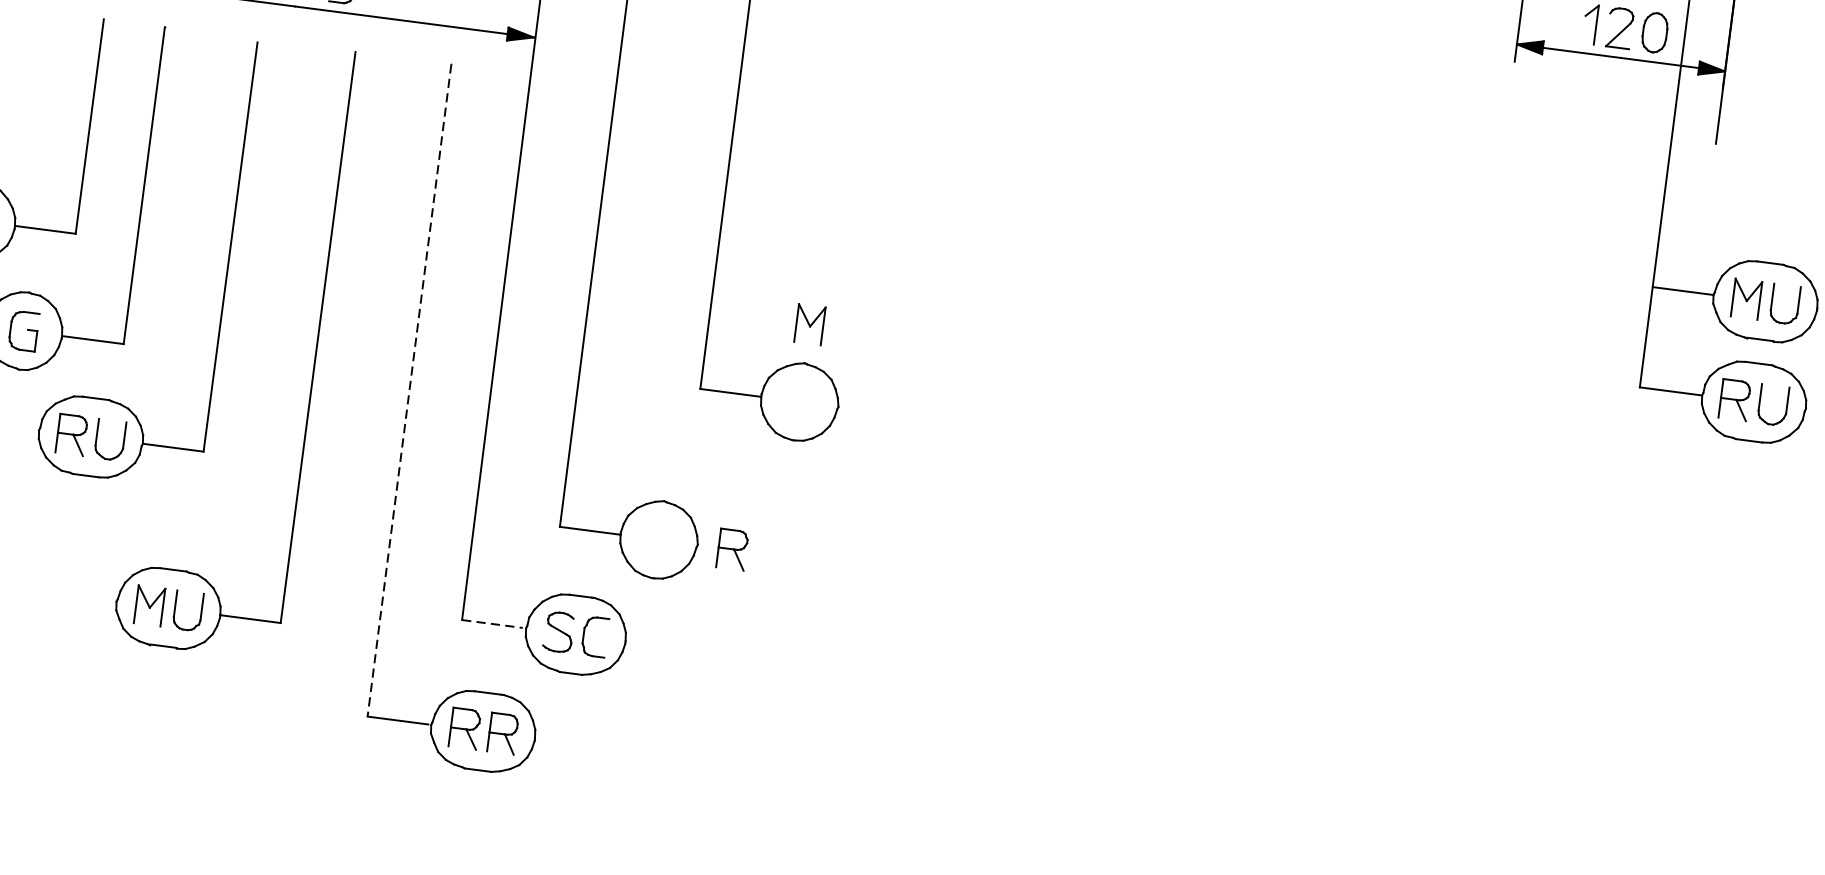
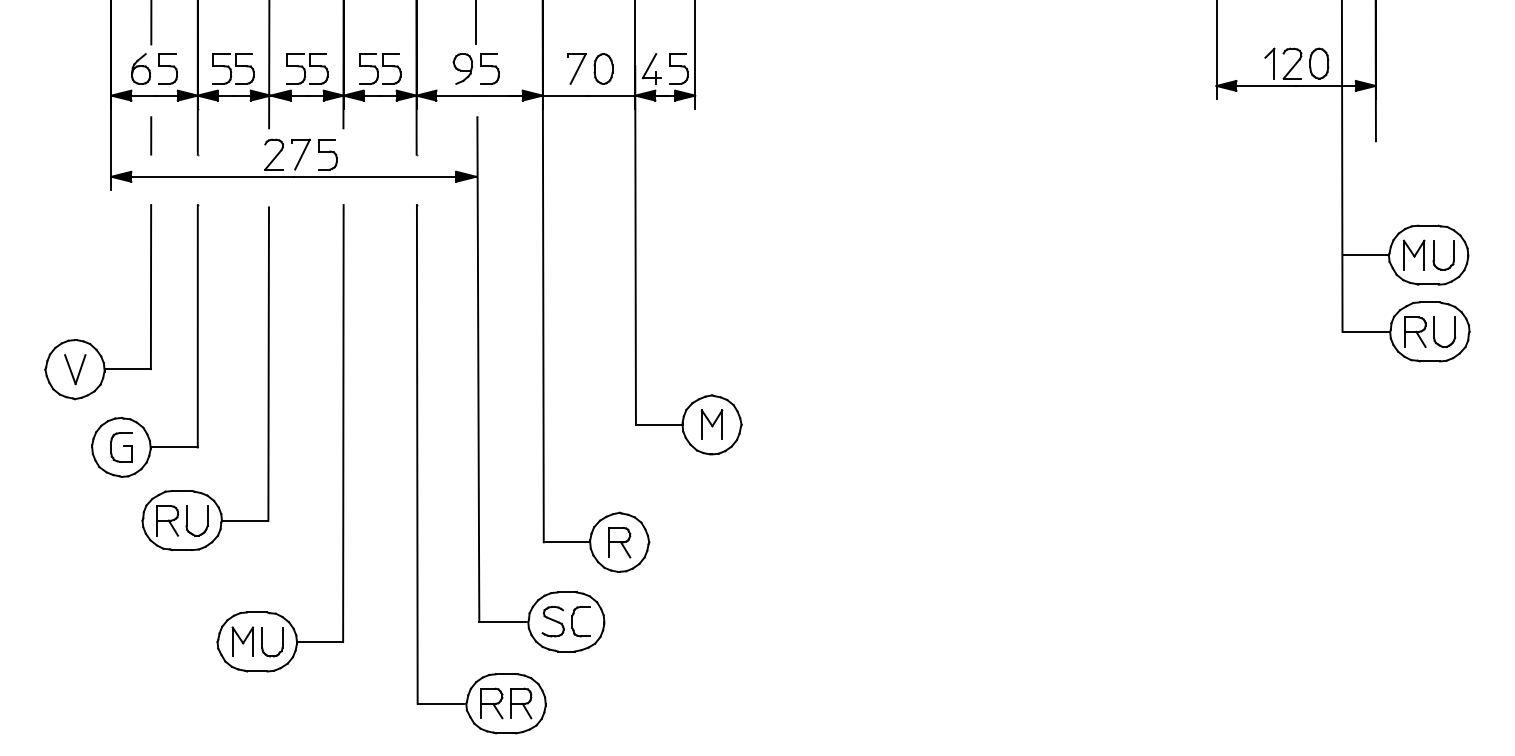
part: (809, 324) -> (711, 424), moved
line: (409, 390) -> (417, 454), dashed -> solid
part: (732, 549) -> (619, 542), moved
line: (493, 623) -> (503, 621), dashed -> solid

